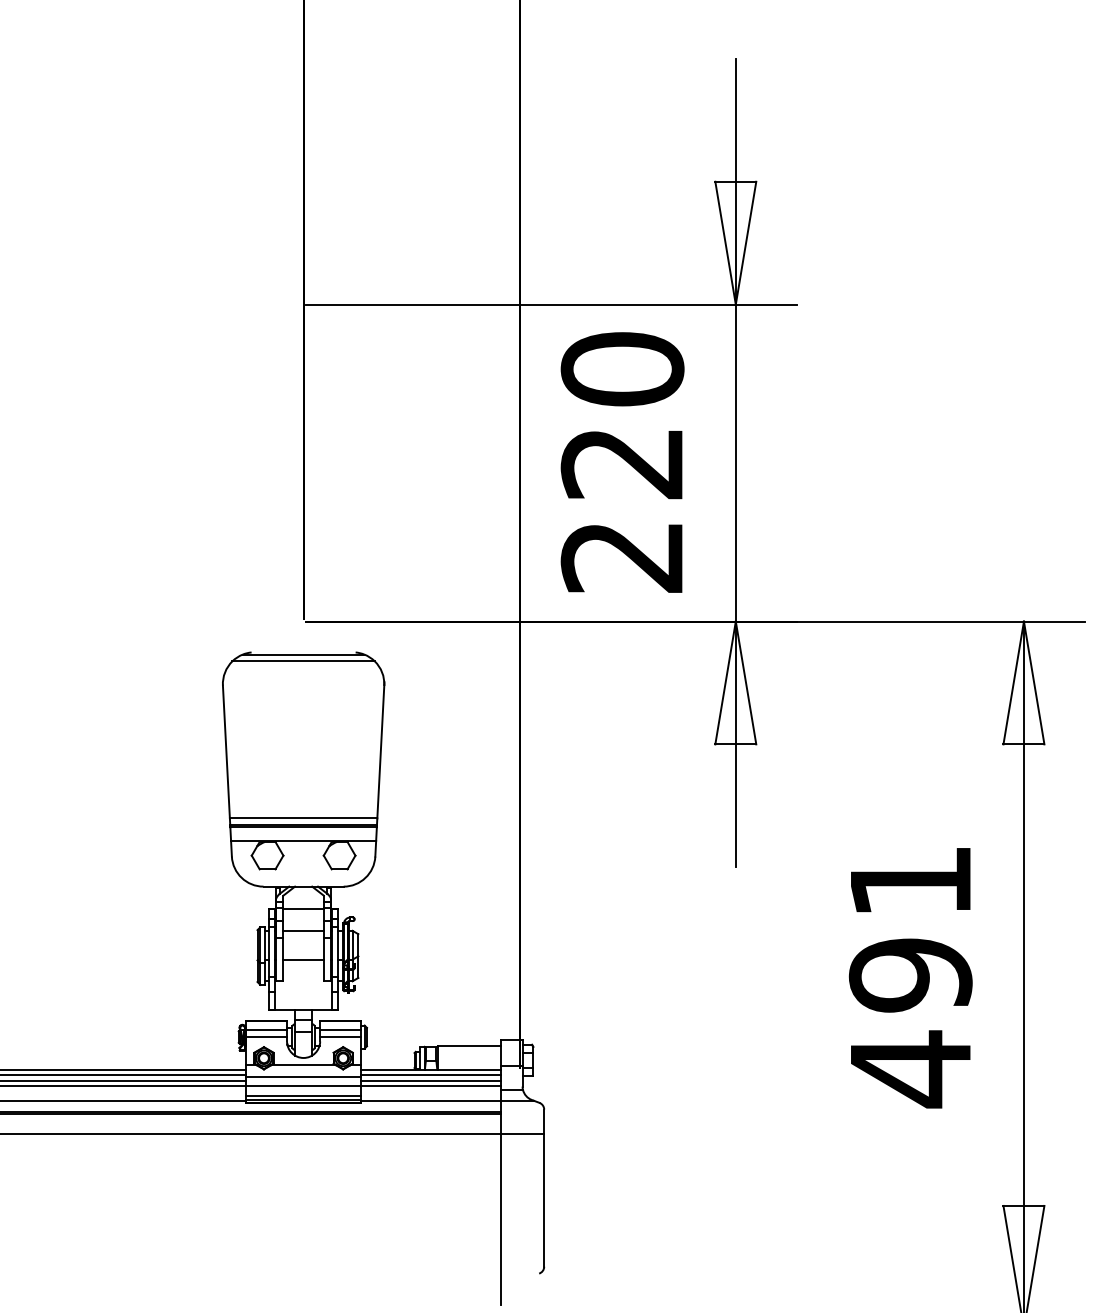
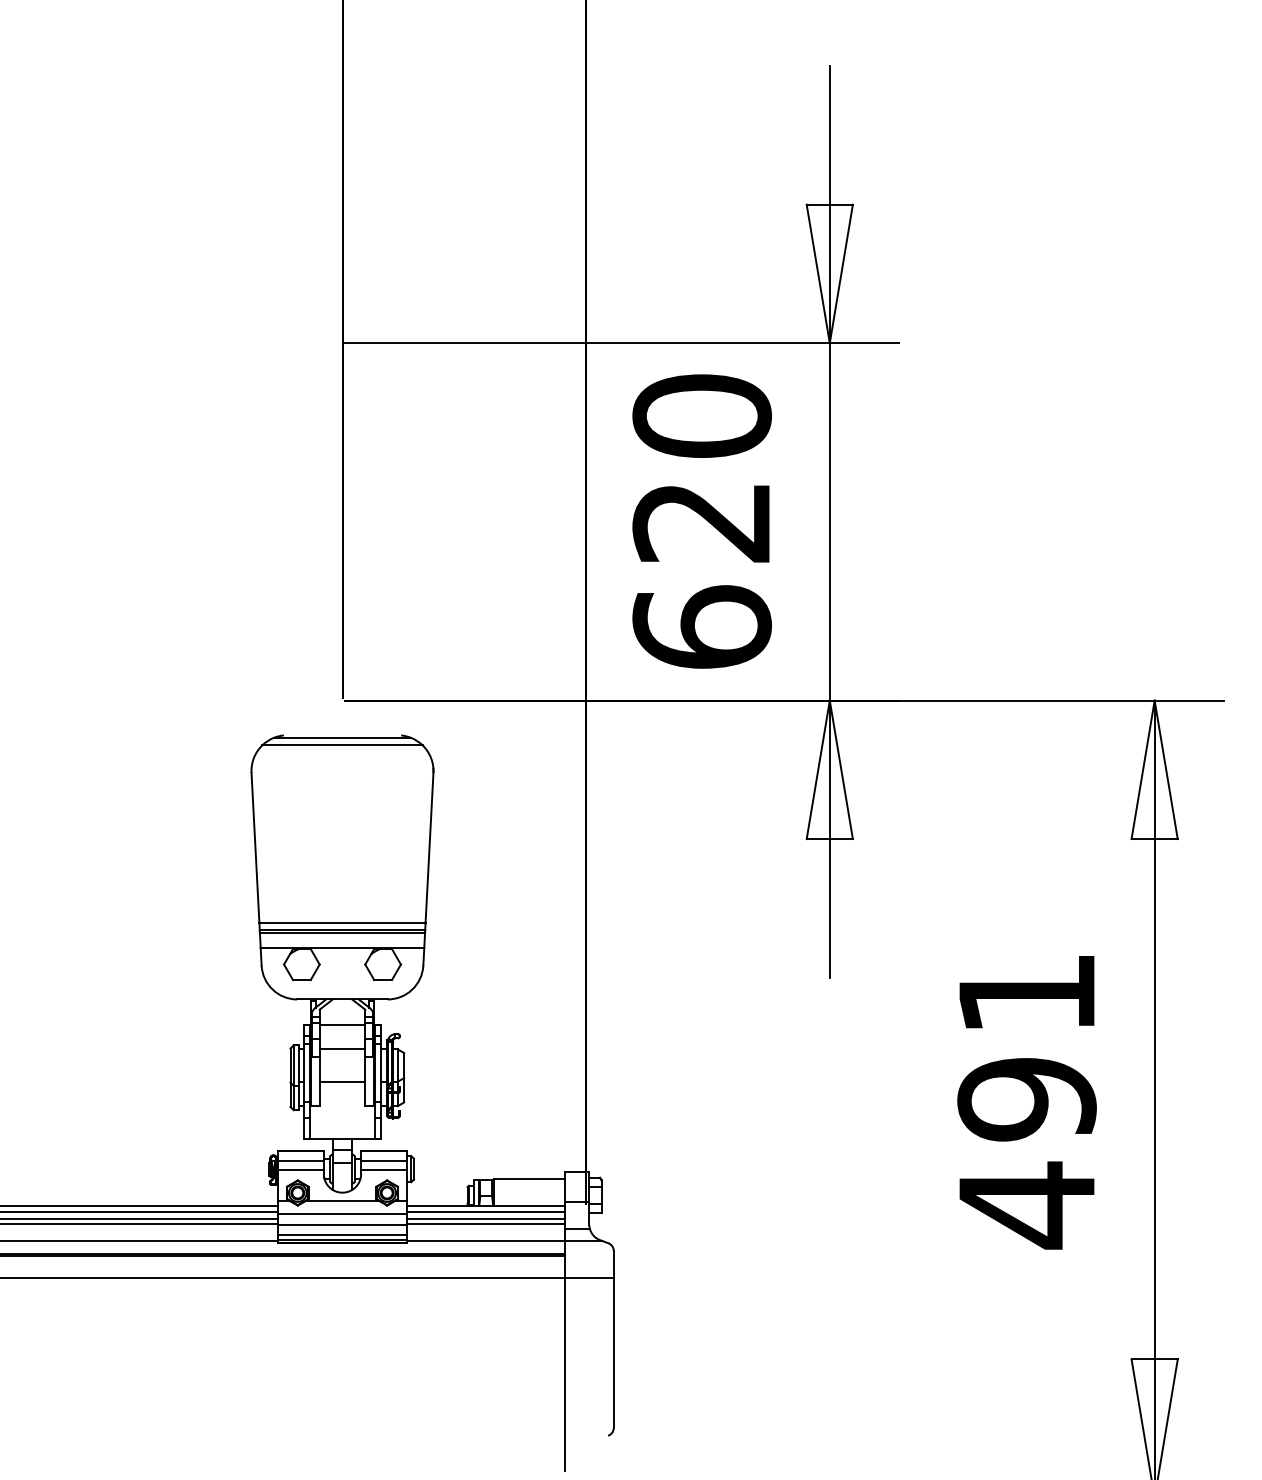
text: (622, 556) -> (702, 627), 220 -> 620

